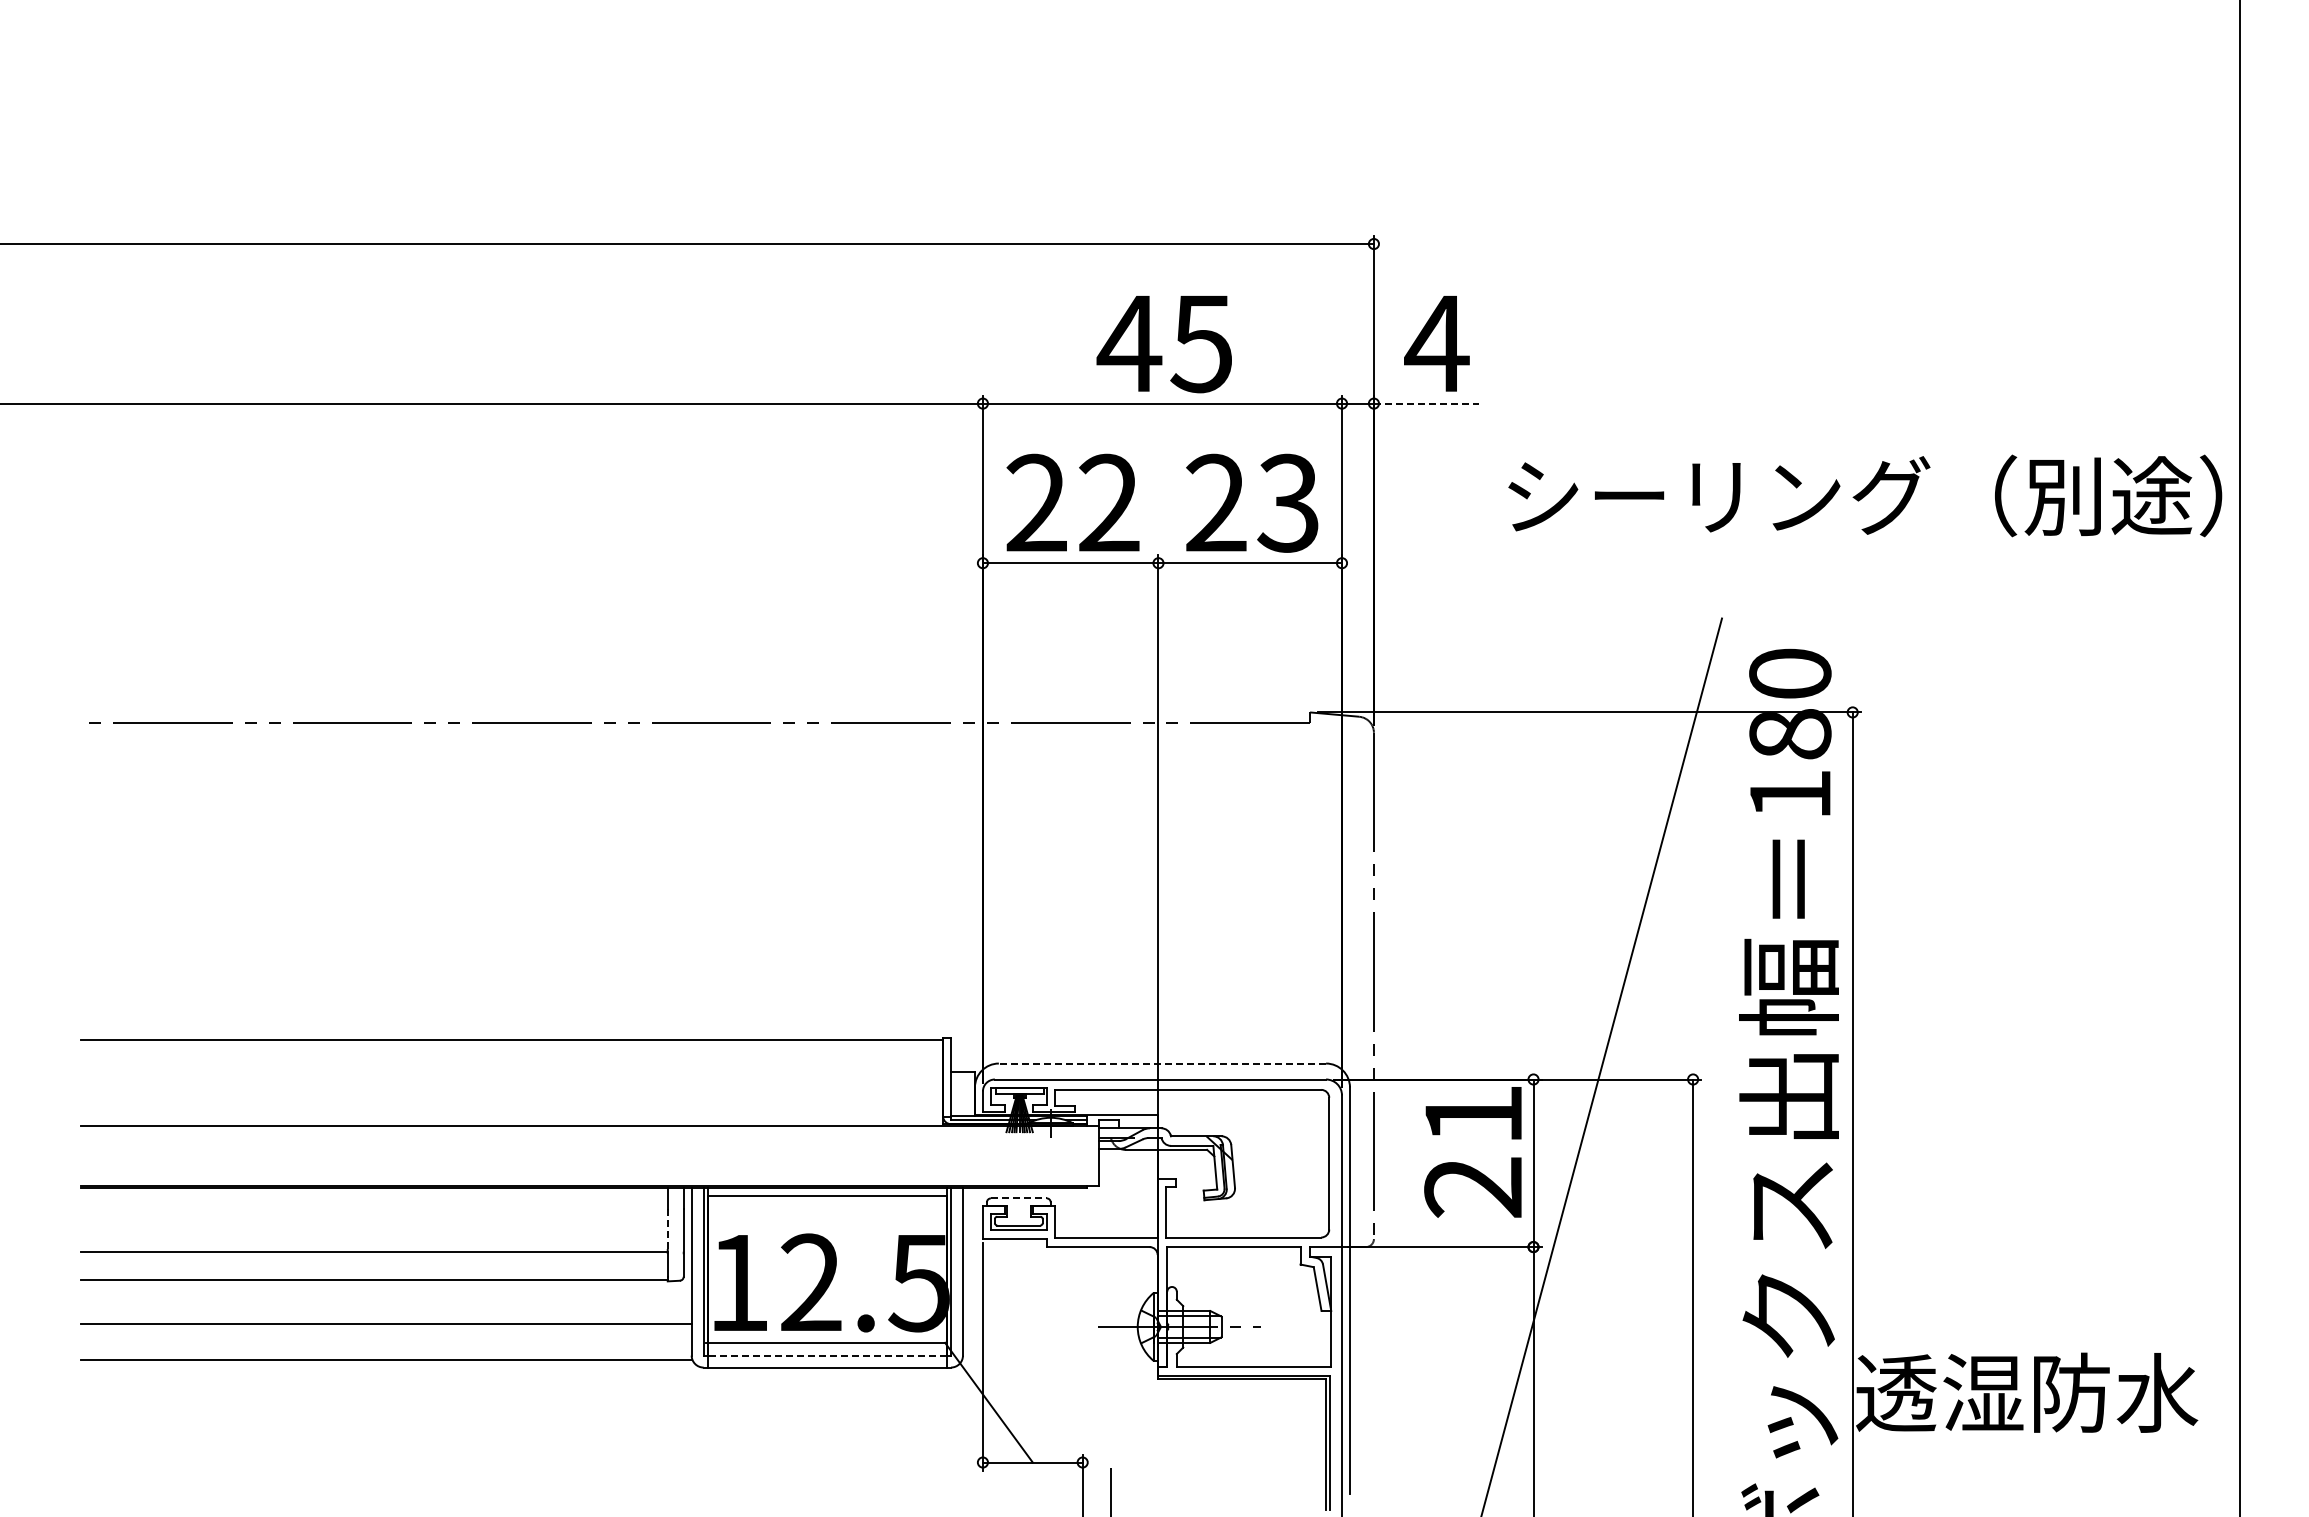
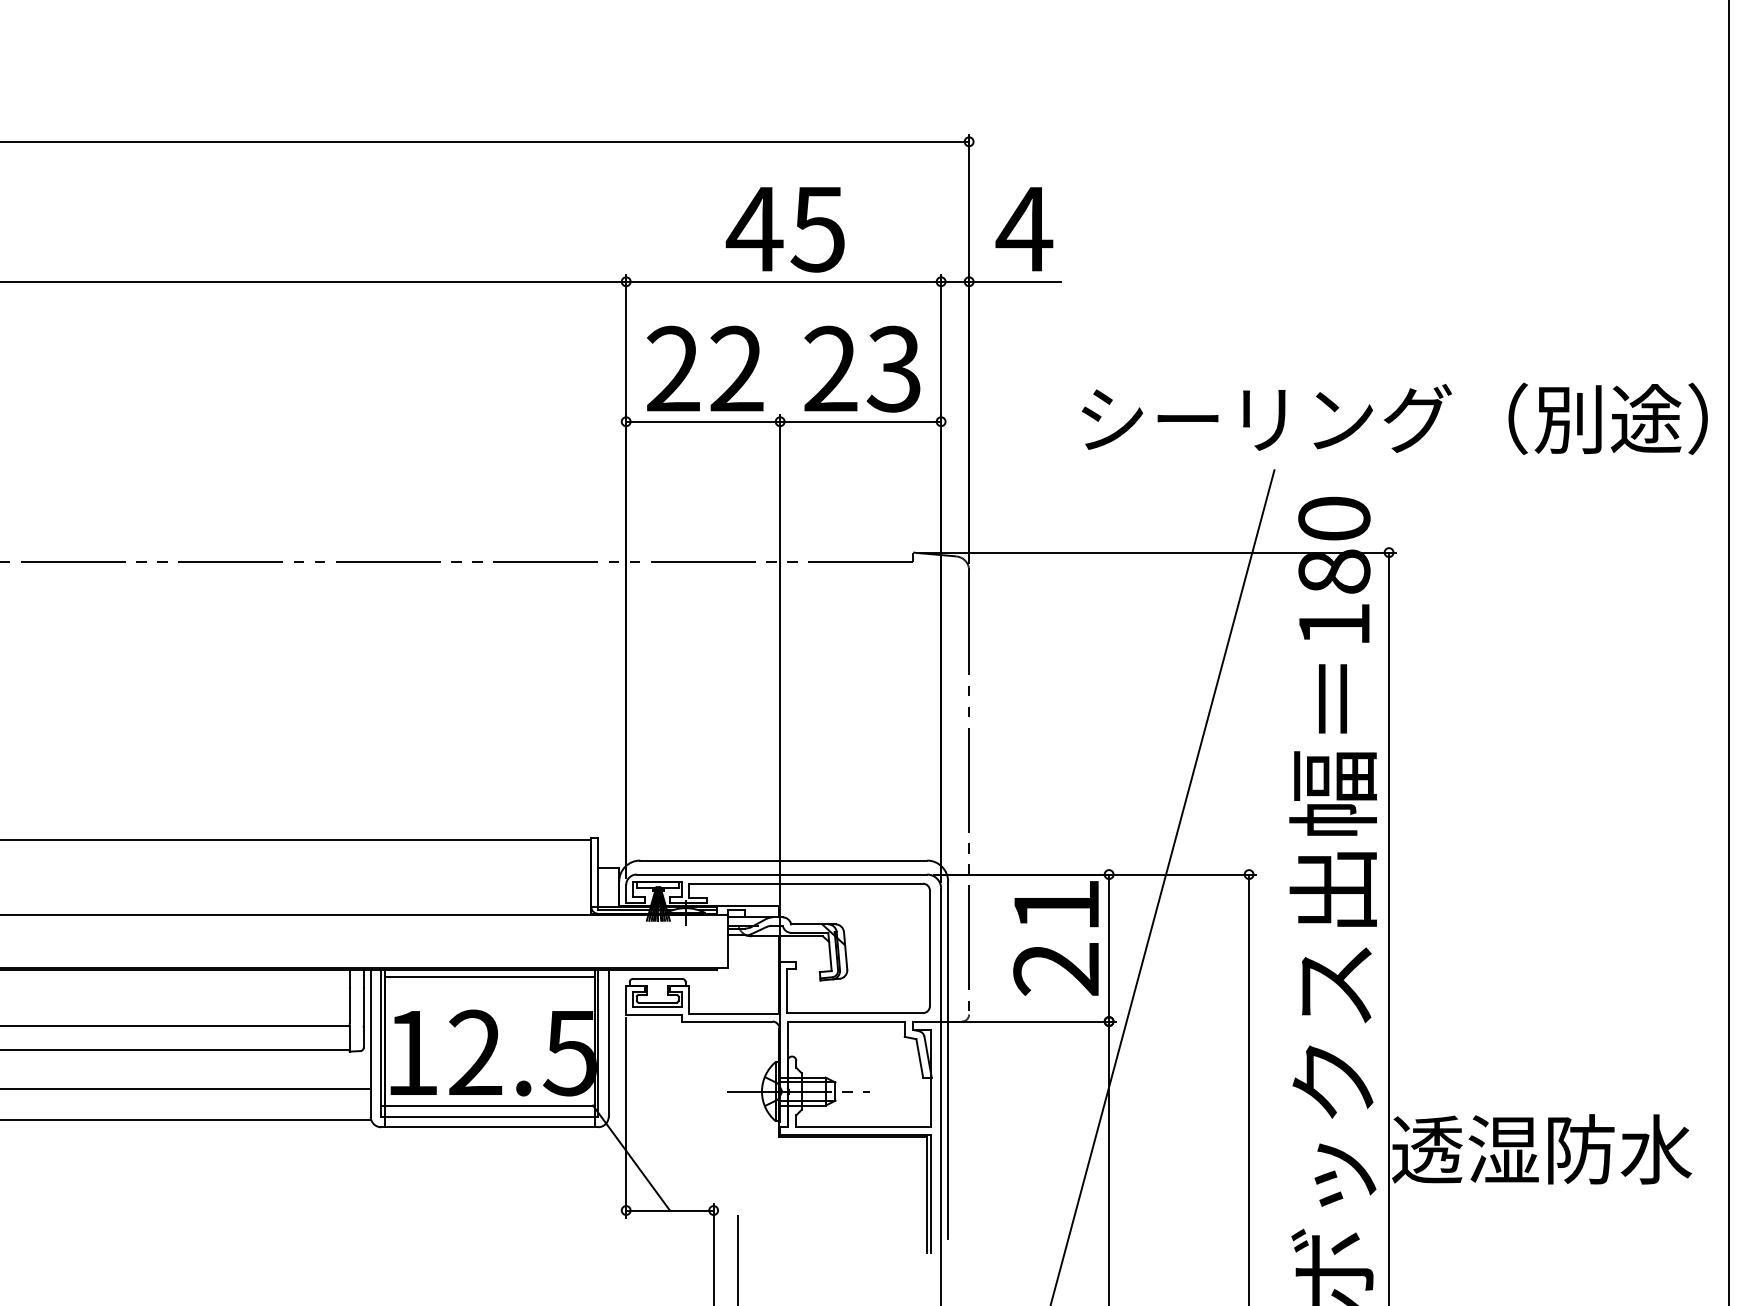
line: (1426, 403) -> (1015, 281), dashed -> solid
text: (1865, 495) -> (1395, 418), moved
line: (1162, 1063) -> (783, 860), dashed -> solid
line: (1018, 1198) -> (657, 978), dashed -> solid
line: (667, 1229) -> (349, 1006), dashed -> solid
line: (827, 1355) -> (489, 1116), dashed -> solid

